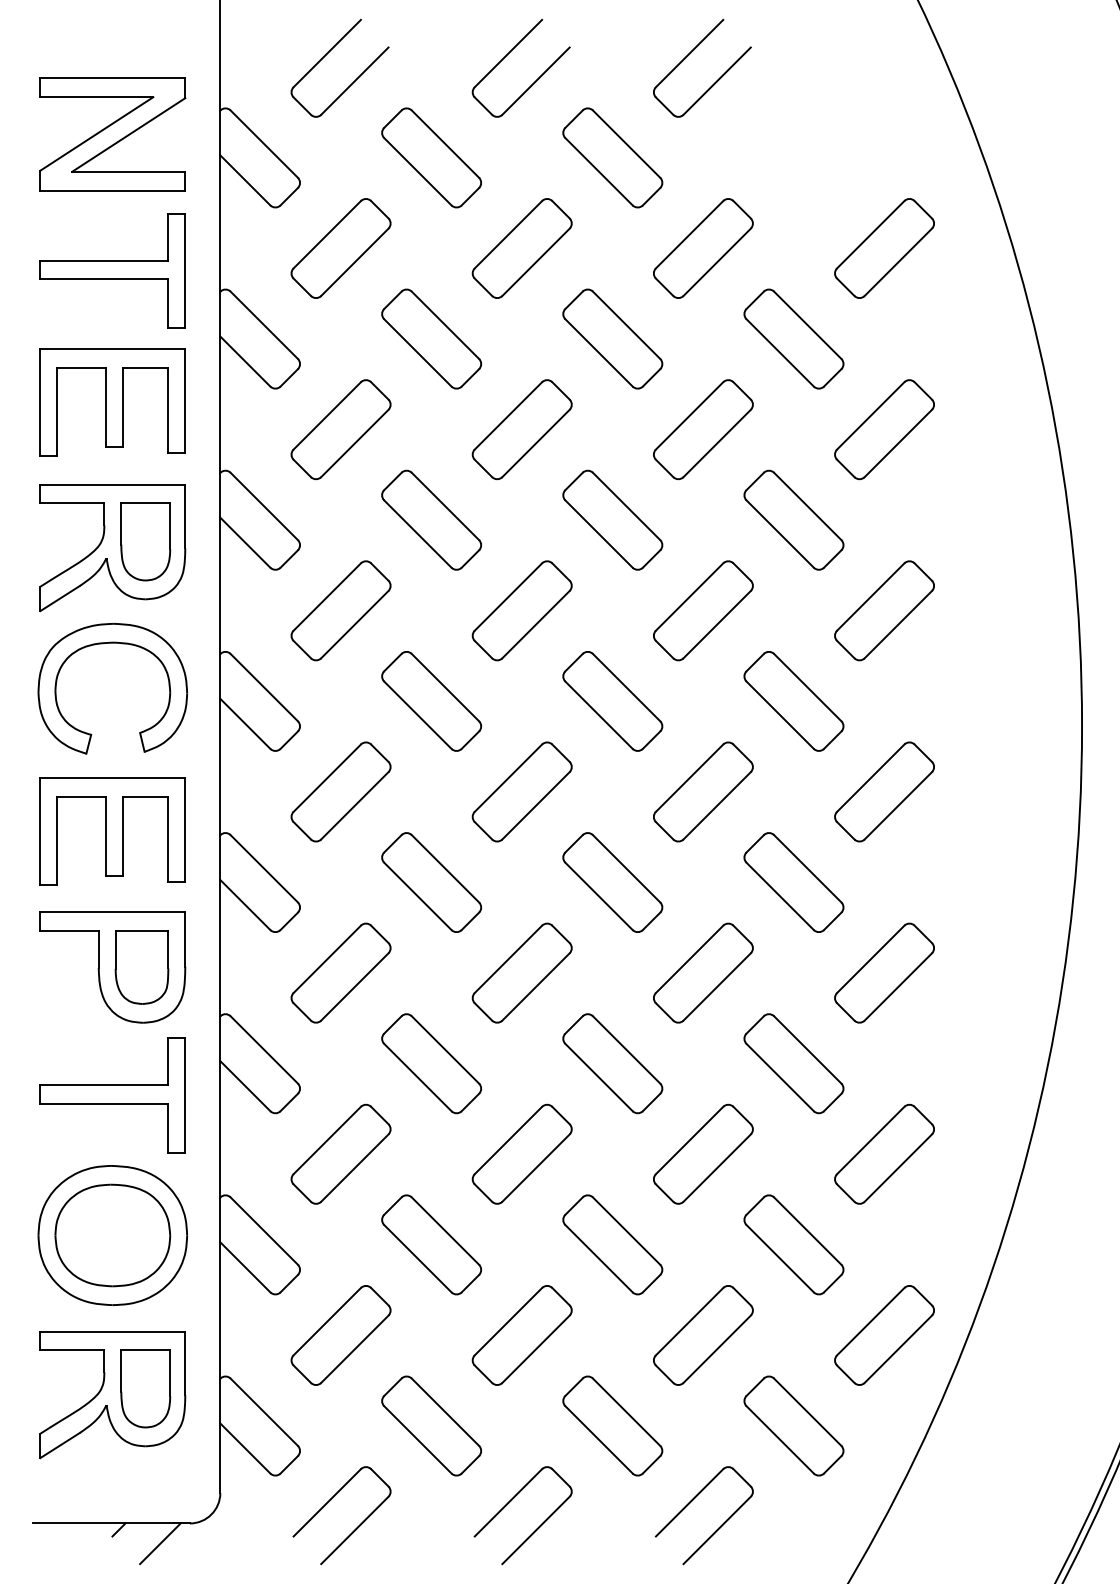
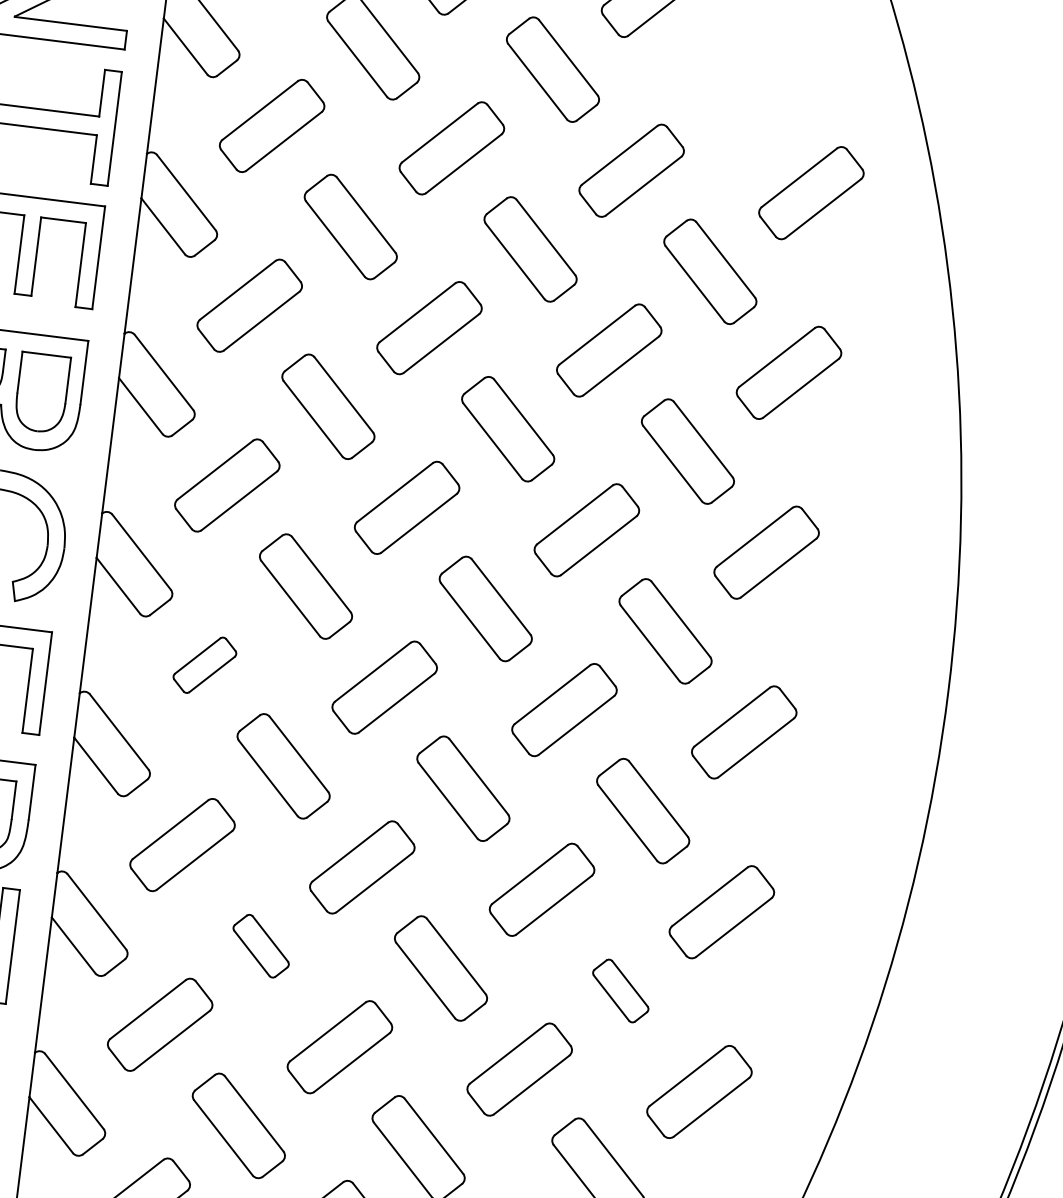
part: (340, 791) -> (204, 664), size x0.6
part: (431, 1063) -> (261, 945), size x0.6
part: (793, 1063) -> (620, 990), size x0.6

